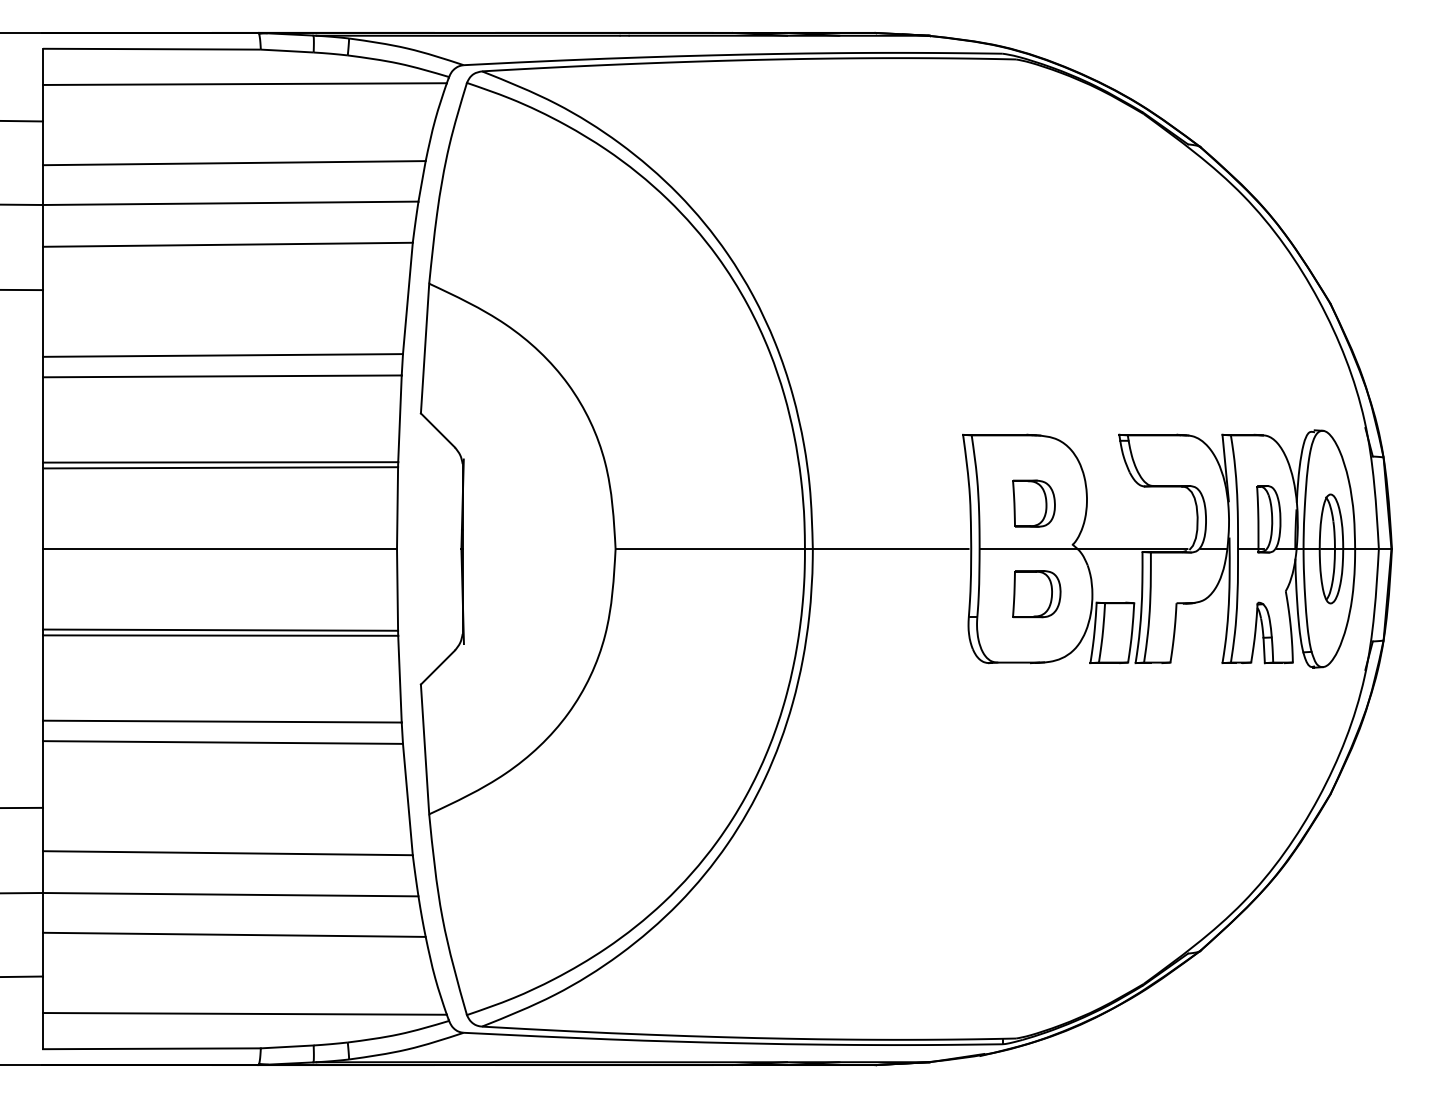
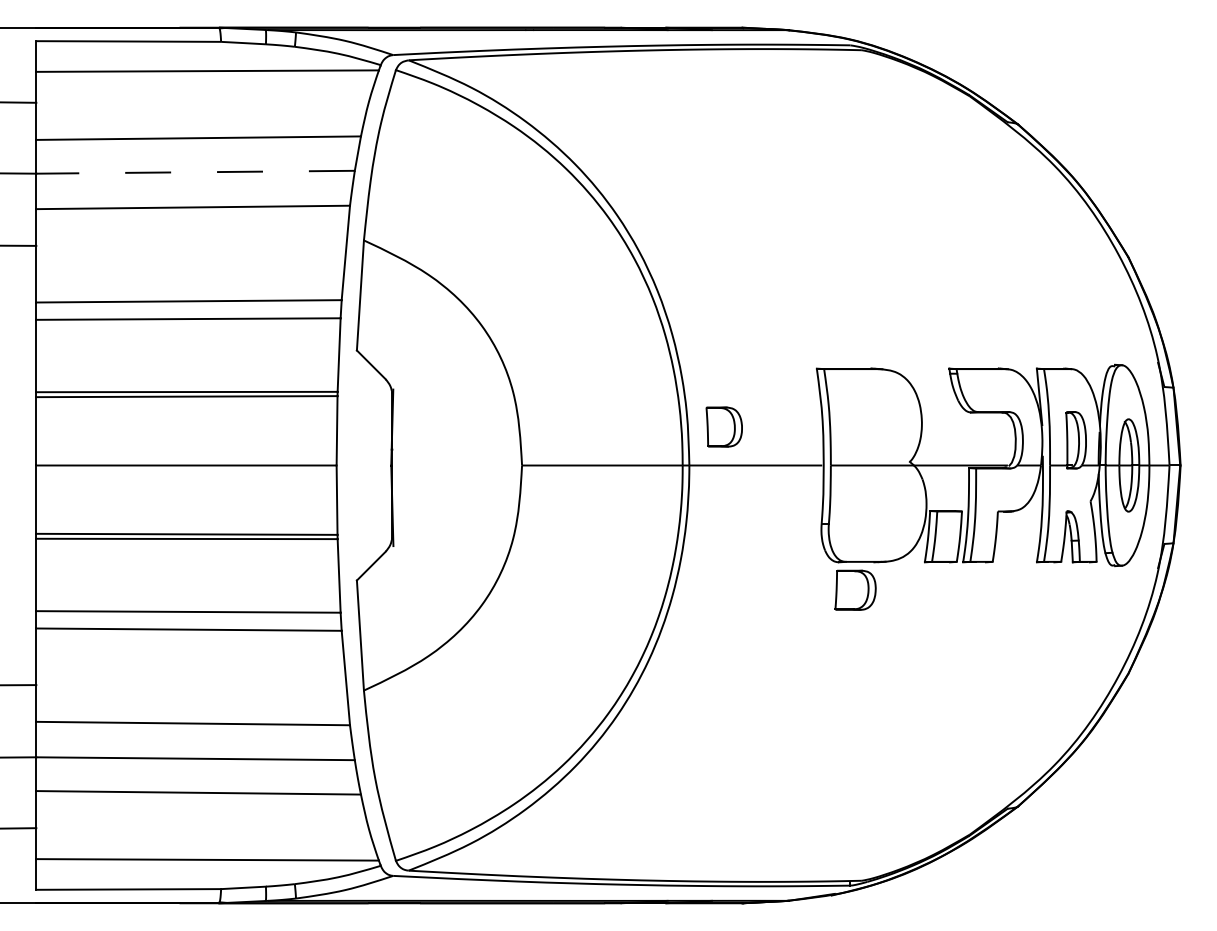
line: (230, 203) -> (195, 172), solid -> dashed
part: (1033, 503) -> (723, 426), moved
part: (1036, 594) -> (855, 590), moved

